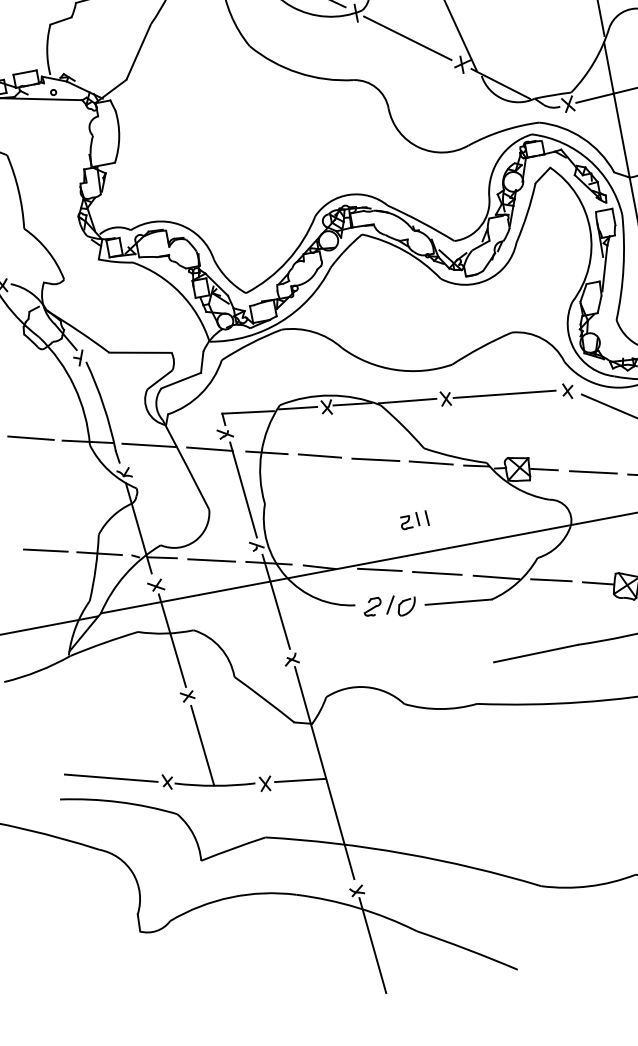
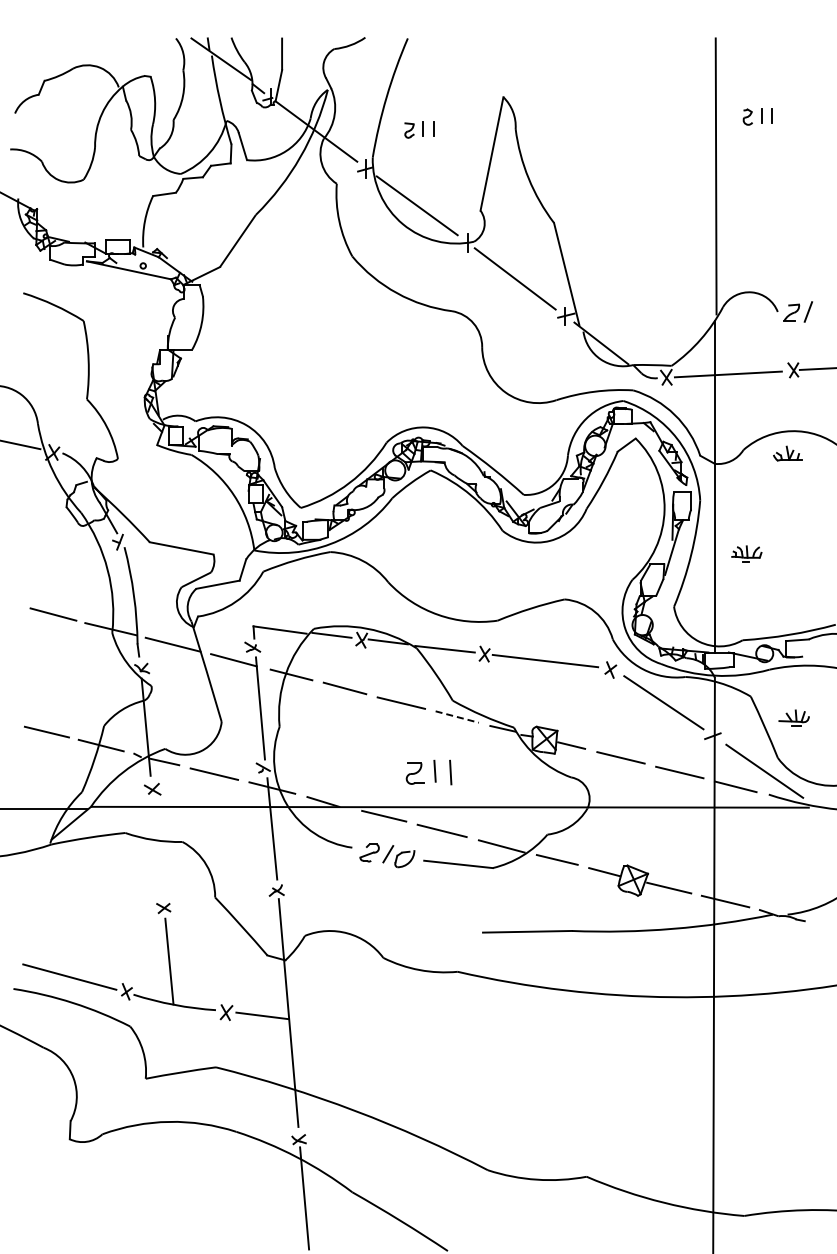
line: (431, 463) -> (457, 717), solid -> dashed
part: (413, 520) -> (428, 772), size x1.6
line: (172, 640) -> (158, 848), removed

